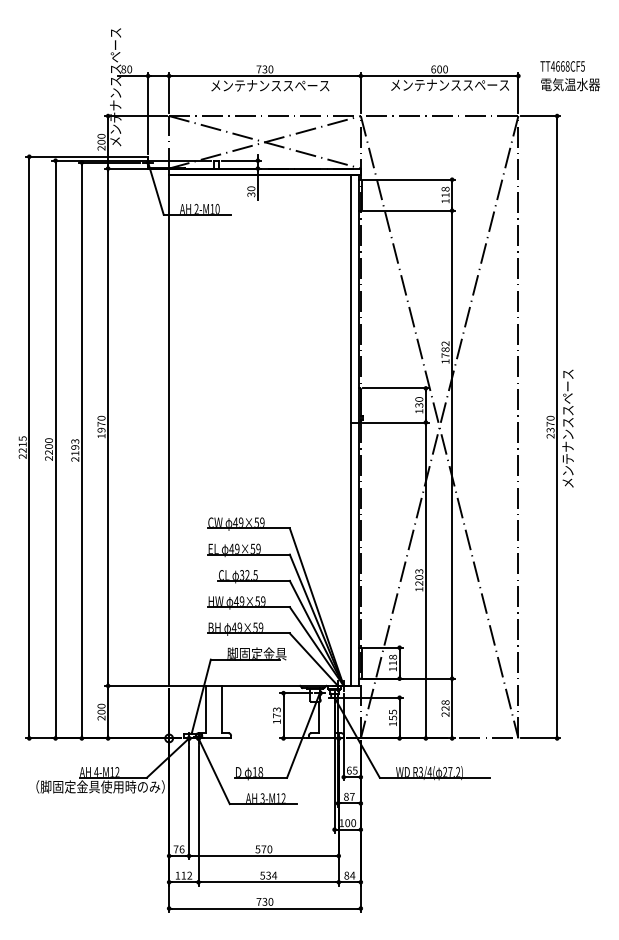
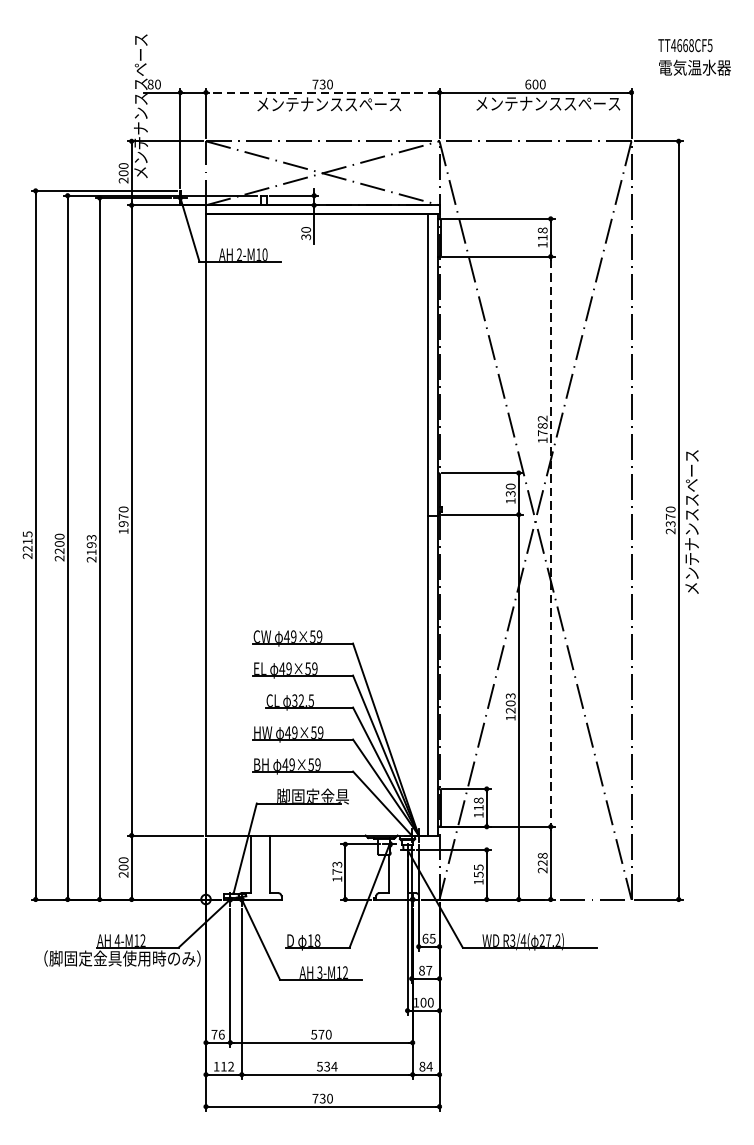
line: (264, 76) -> (322, 93), solid -> dashed
text: (569, 76) -> (693, 57), moved
line: (452, 445) -> (551, 542), solid -> dashed

